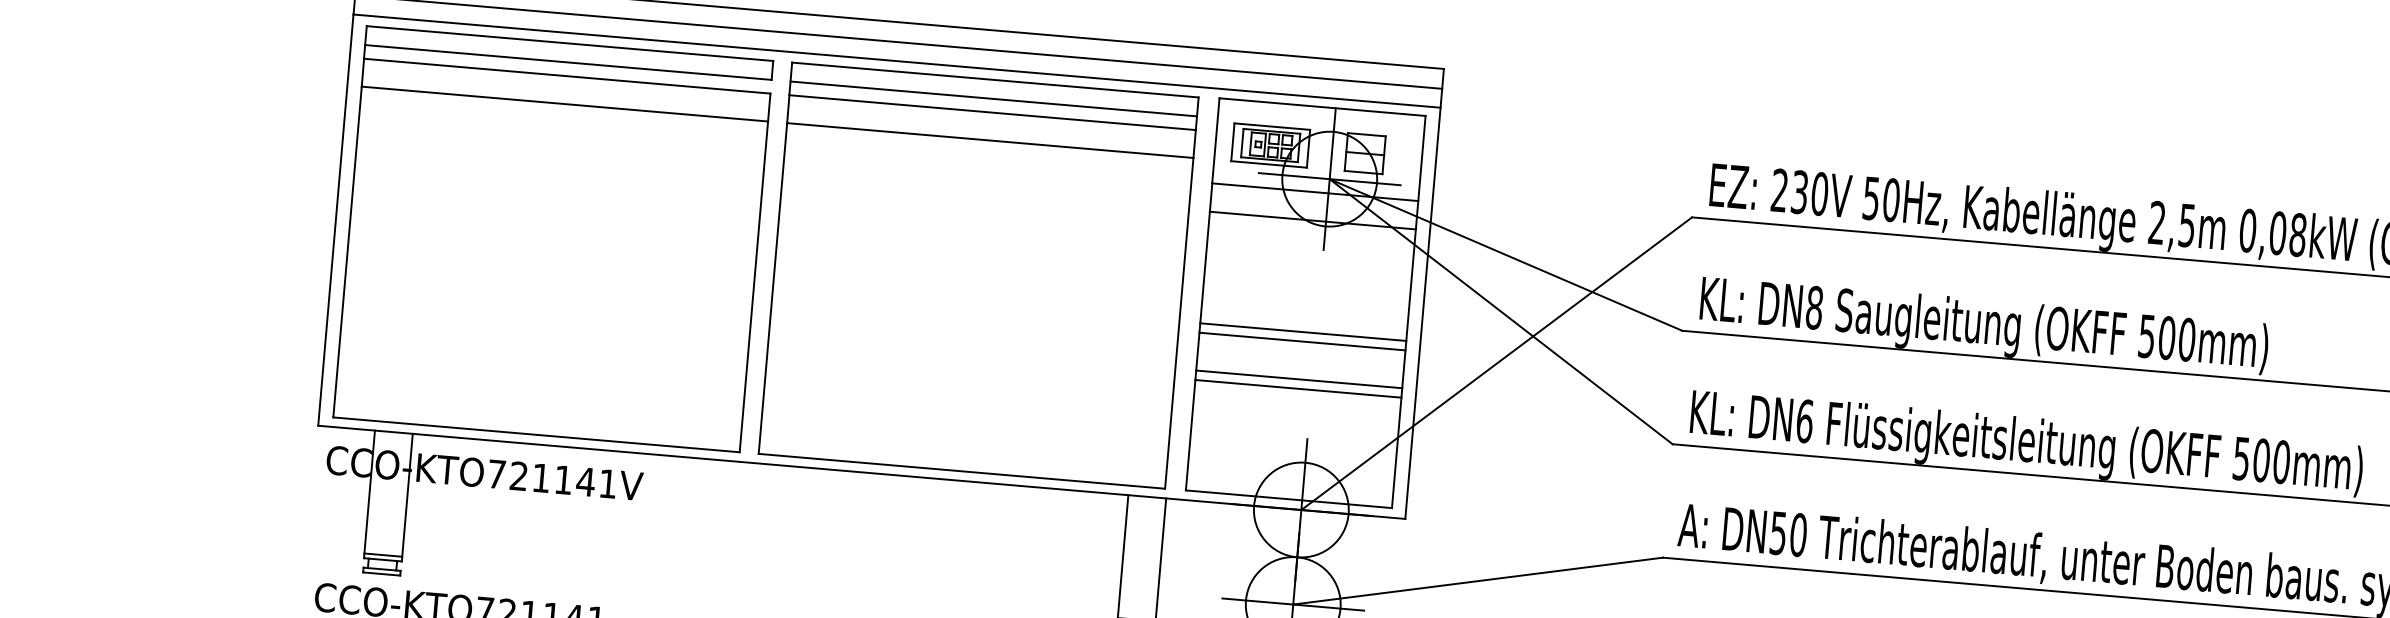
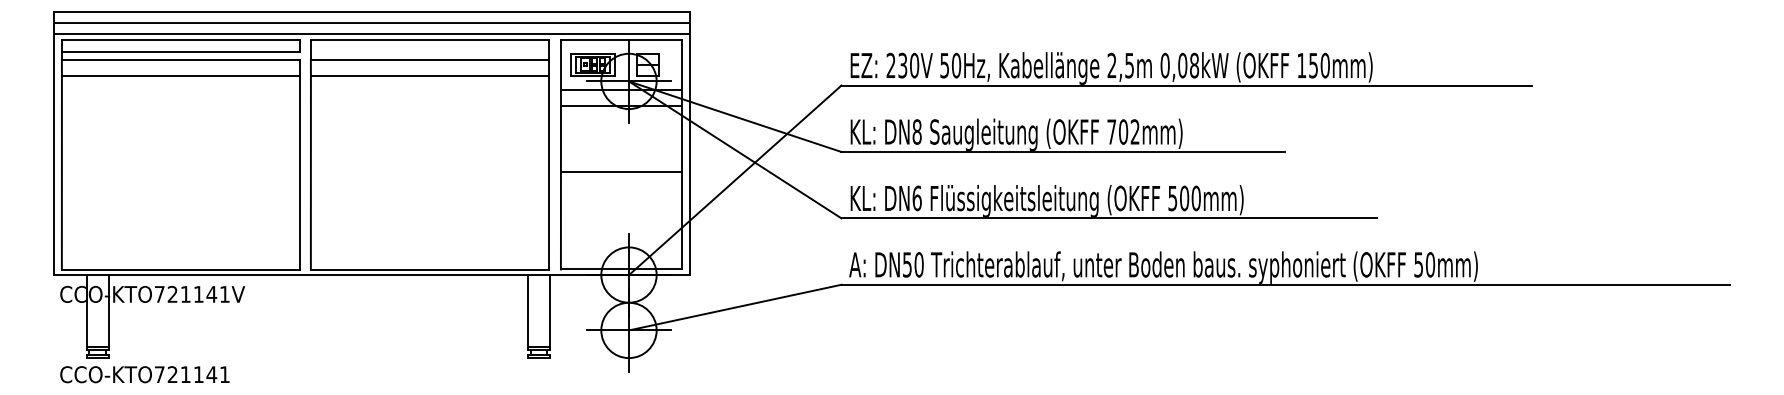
line: (993, 98) -> (429, 51), removed
text: (2167, 337) -> (1123, 131), 500mm) -> 702mm)
line: (1301, 342) -> (620, 177), removed
line: (1297, 379) -> (620, 199), removed
line: (1297, 388) -> (620, 204), removed

